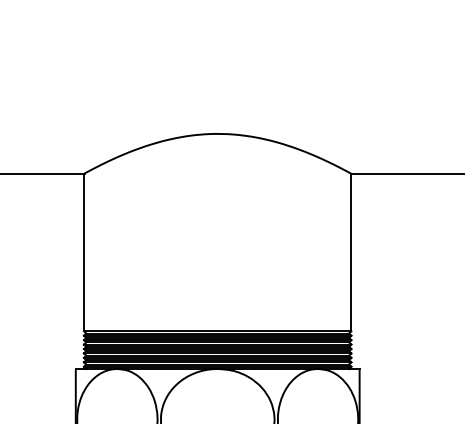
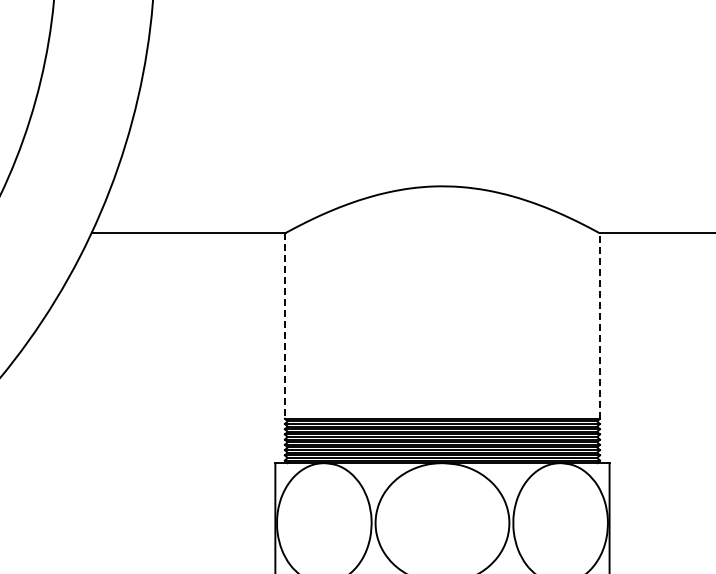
line: (84, 252) -> (285, 325), solid -> dashed
line: (351, 252) -> (599, 326), solid -> dashed

